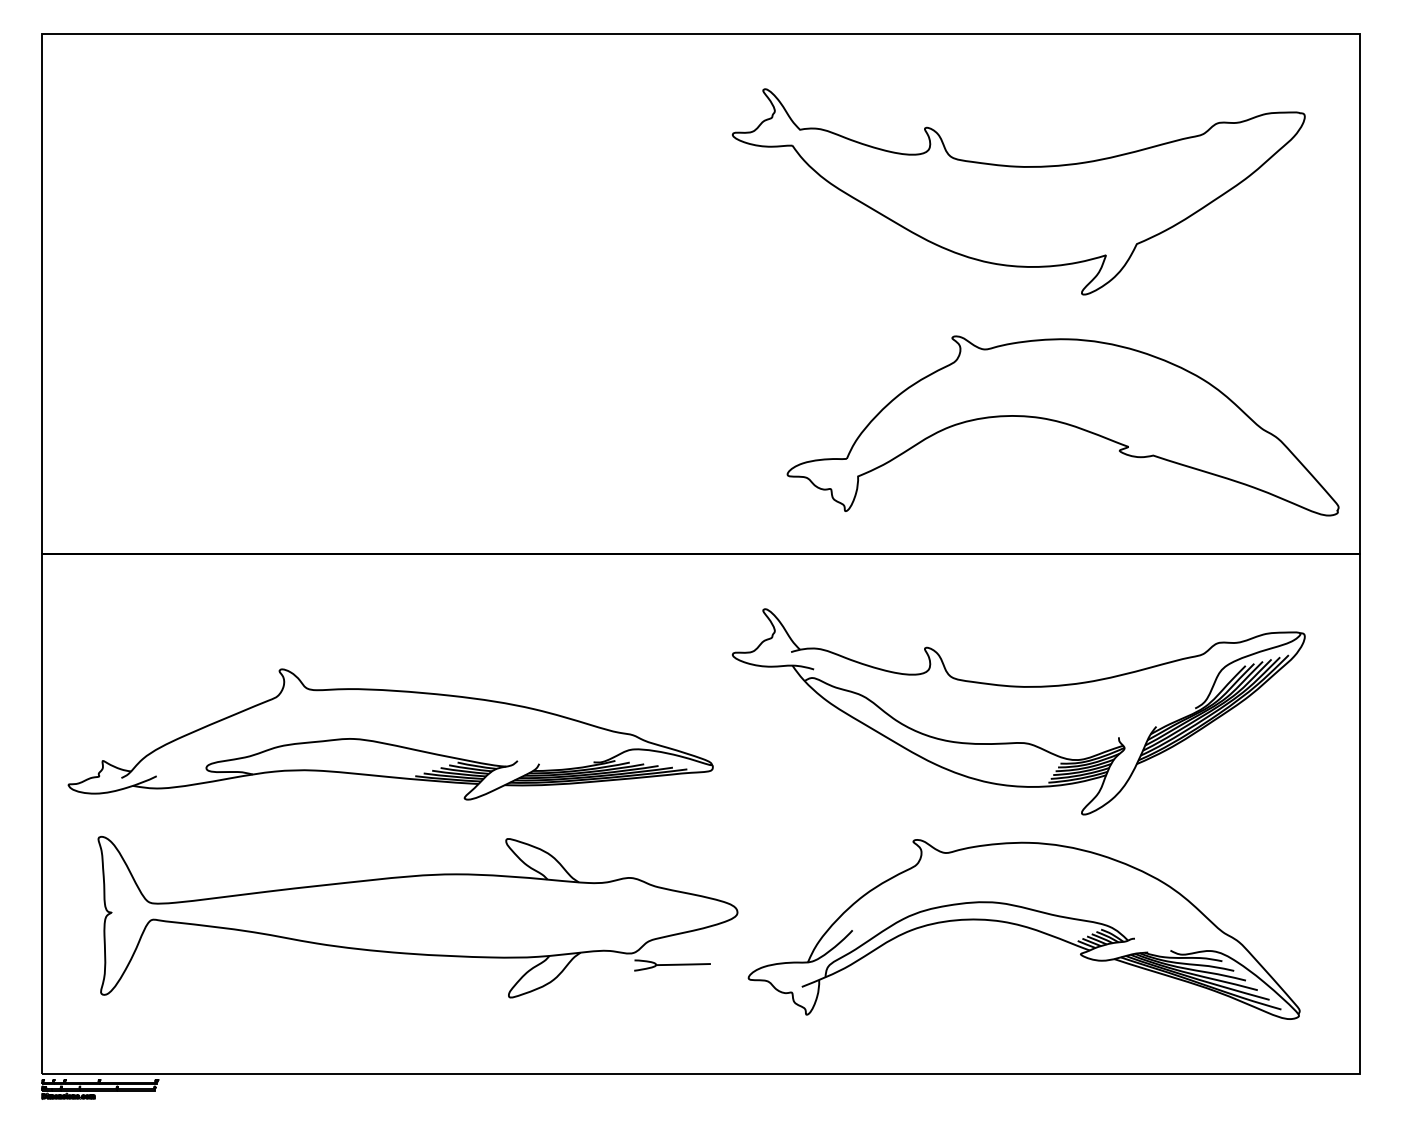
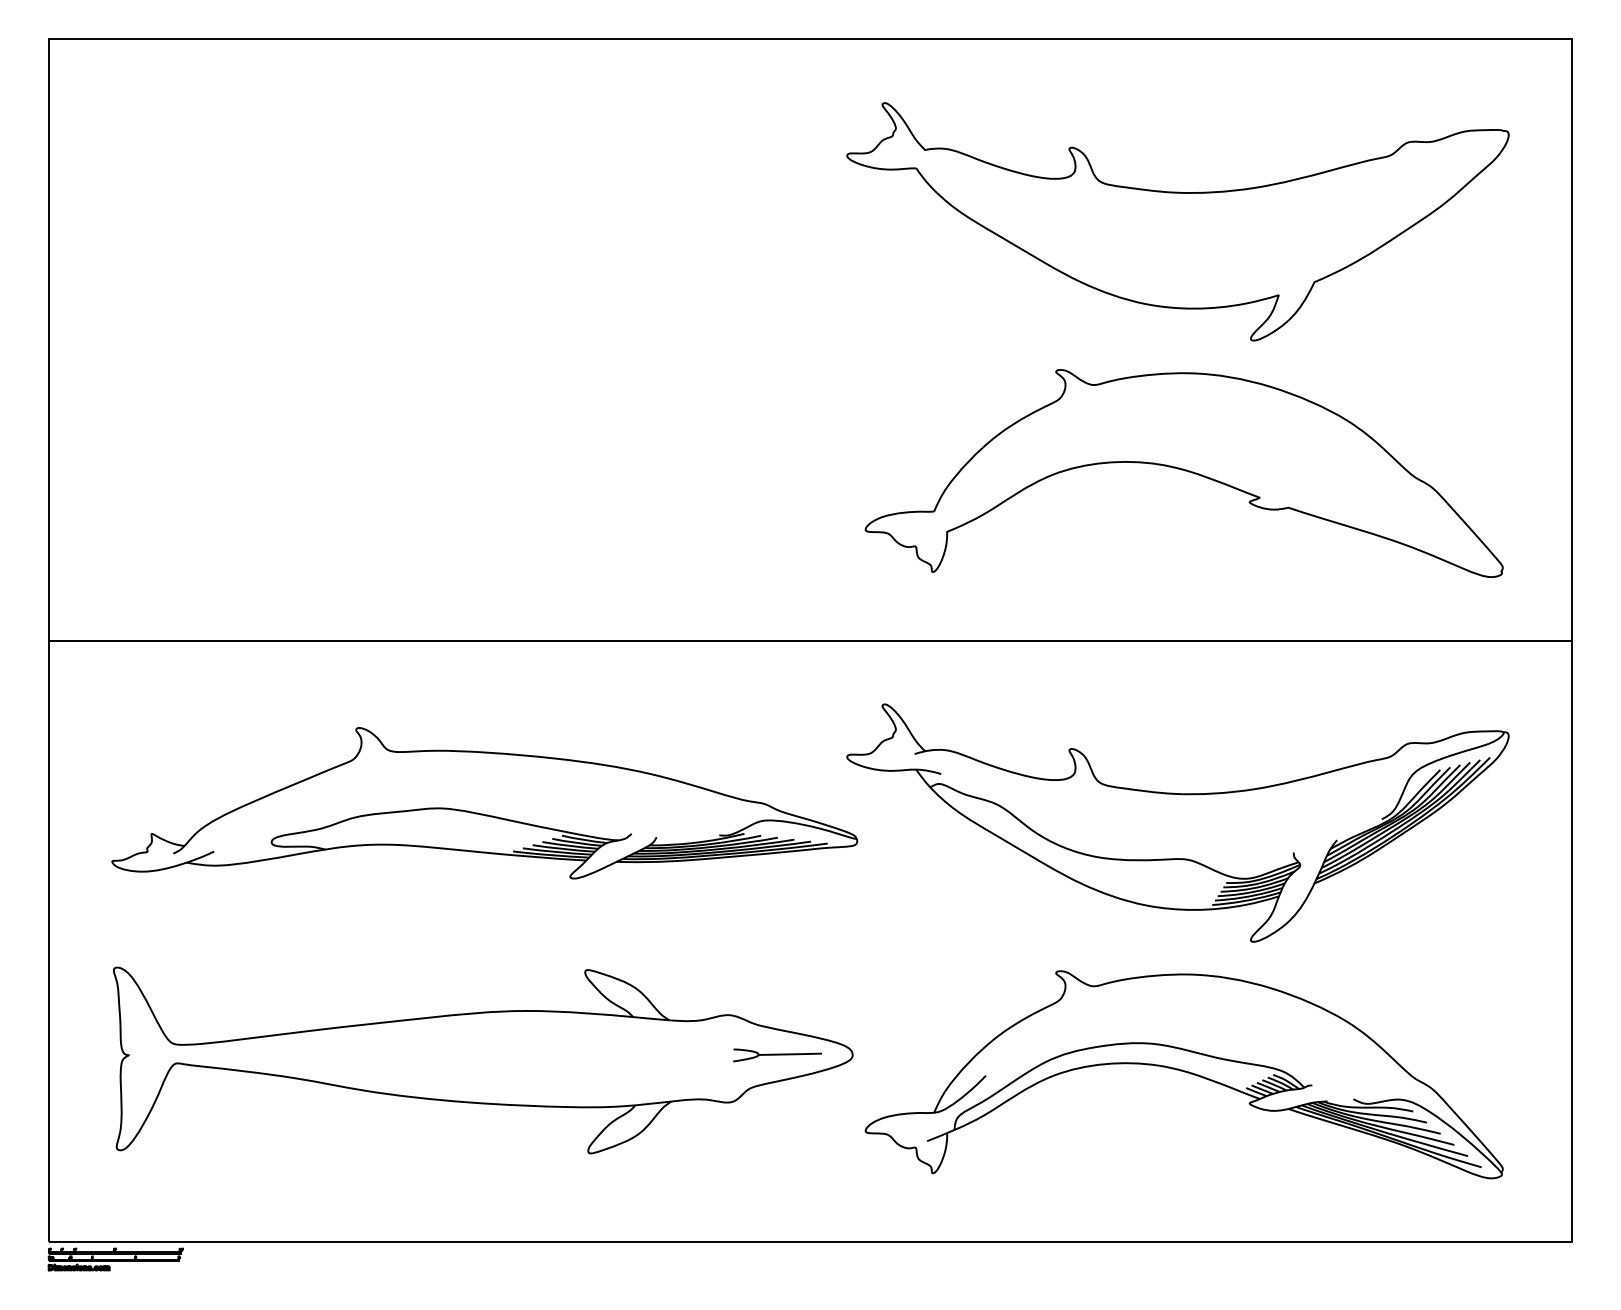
part: (1062, 425) -> (1183, 473), moved
part: (390, 734) -> (484, 803), moved
part: (672, 965) -> (777, 1055), moved

